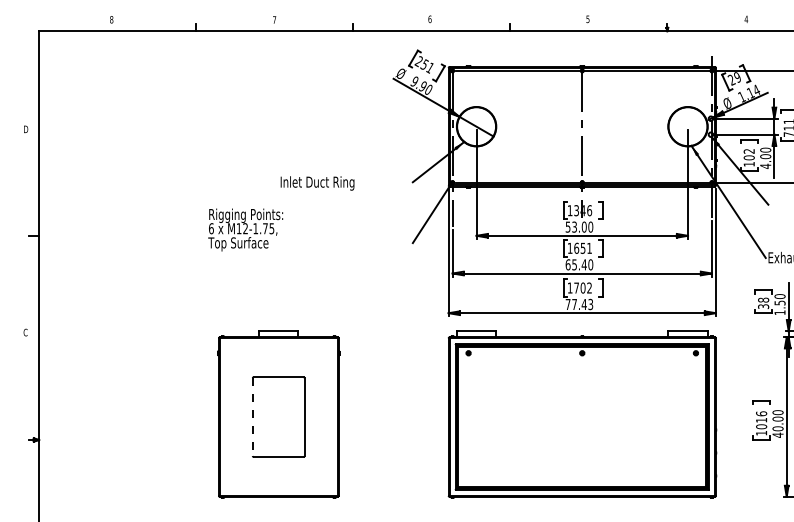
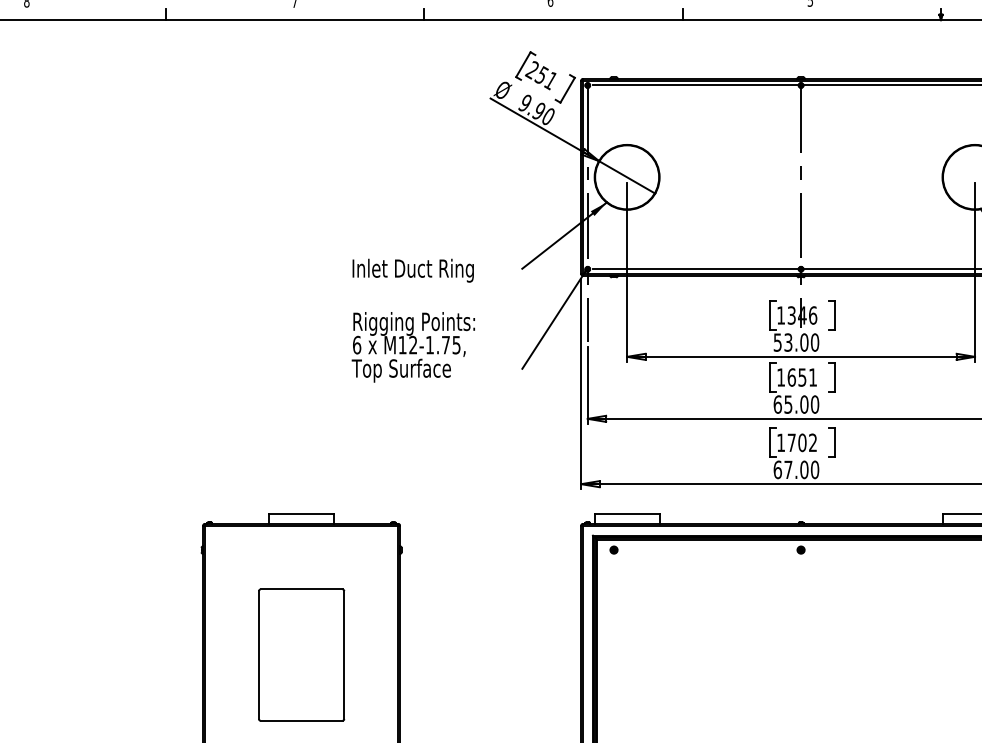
text: (317, 183) -> (413, 270), moved
text: (245, 229) -> (413, 346), moved
text: (583, 264) -> (803, 404), 65.40 -> 65.00
text: (579, 304) -> (796, 469), 77.43 -> 67.00
line: (252, 417) -> (258, 655), dashed -> solid

